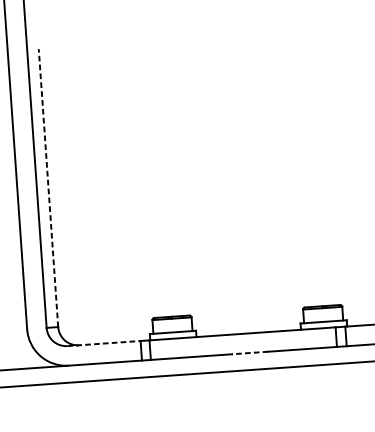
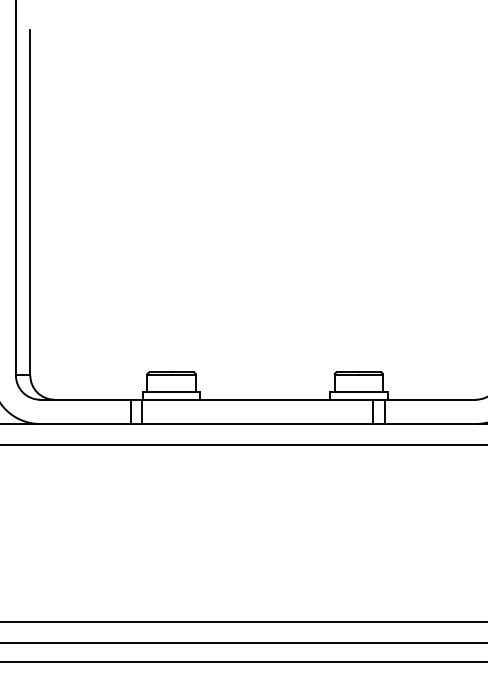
line: (48, 187) -> (30, 202), dashed -> solid
line: (104, 343) -> (86, 399), dashed -> solid
line: (250, 353) -> (265, 424), dashed -> solid

